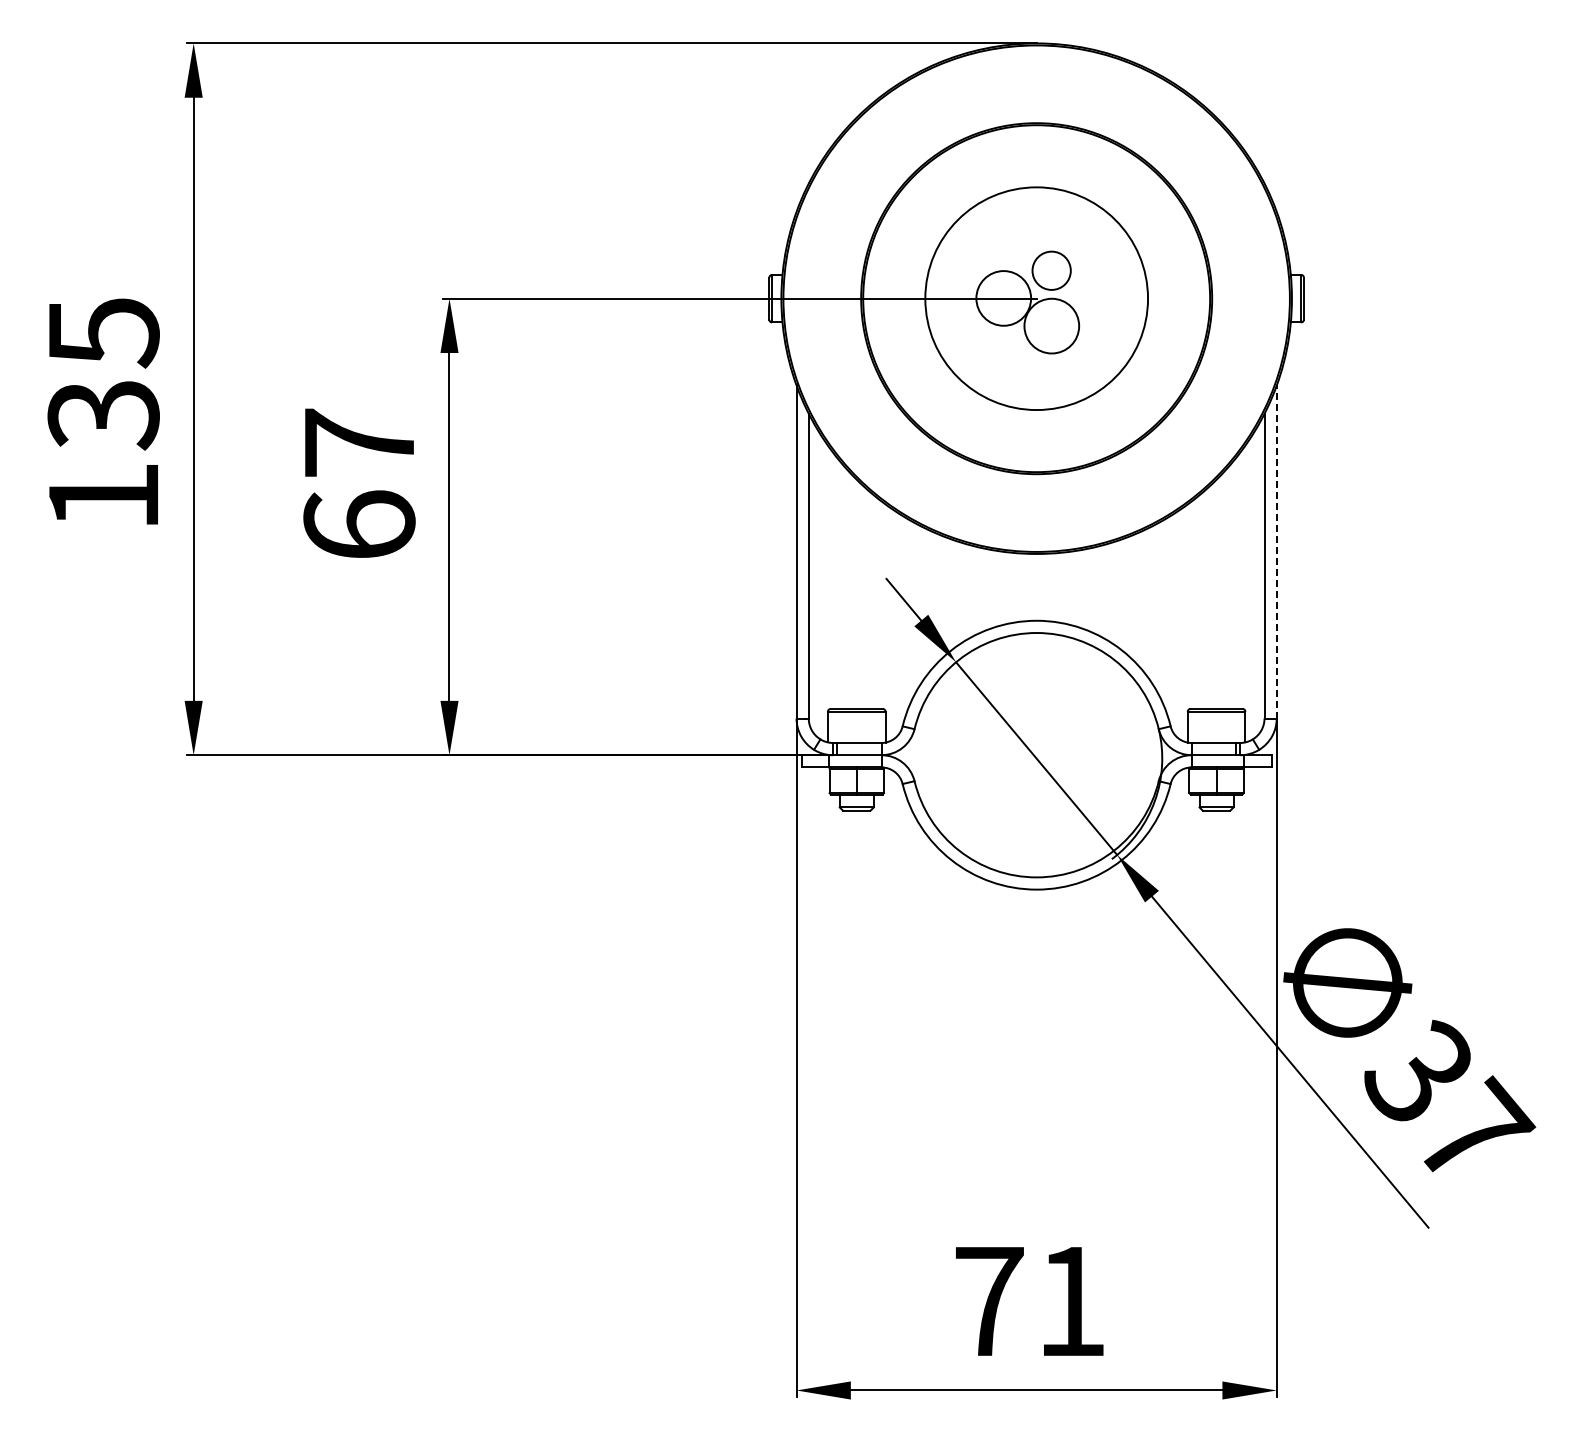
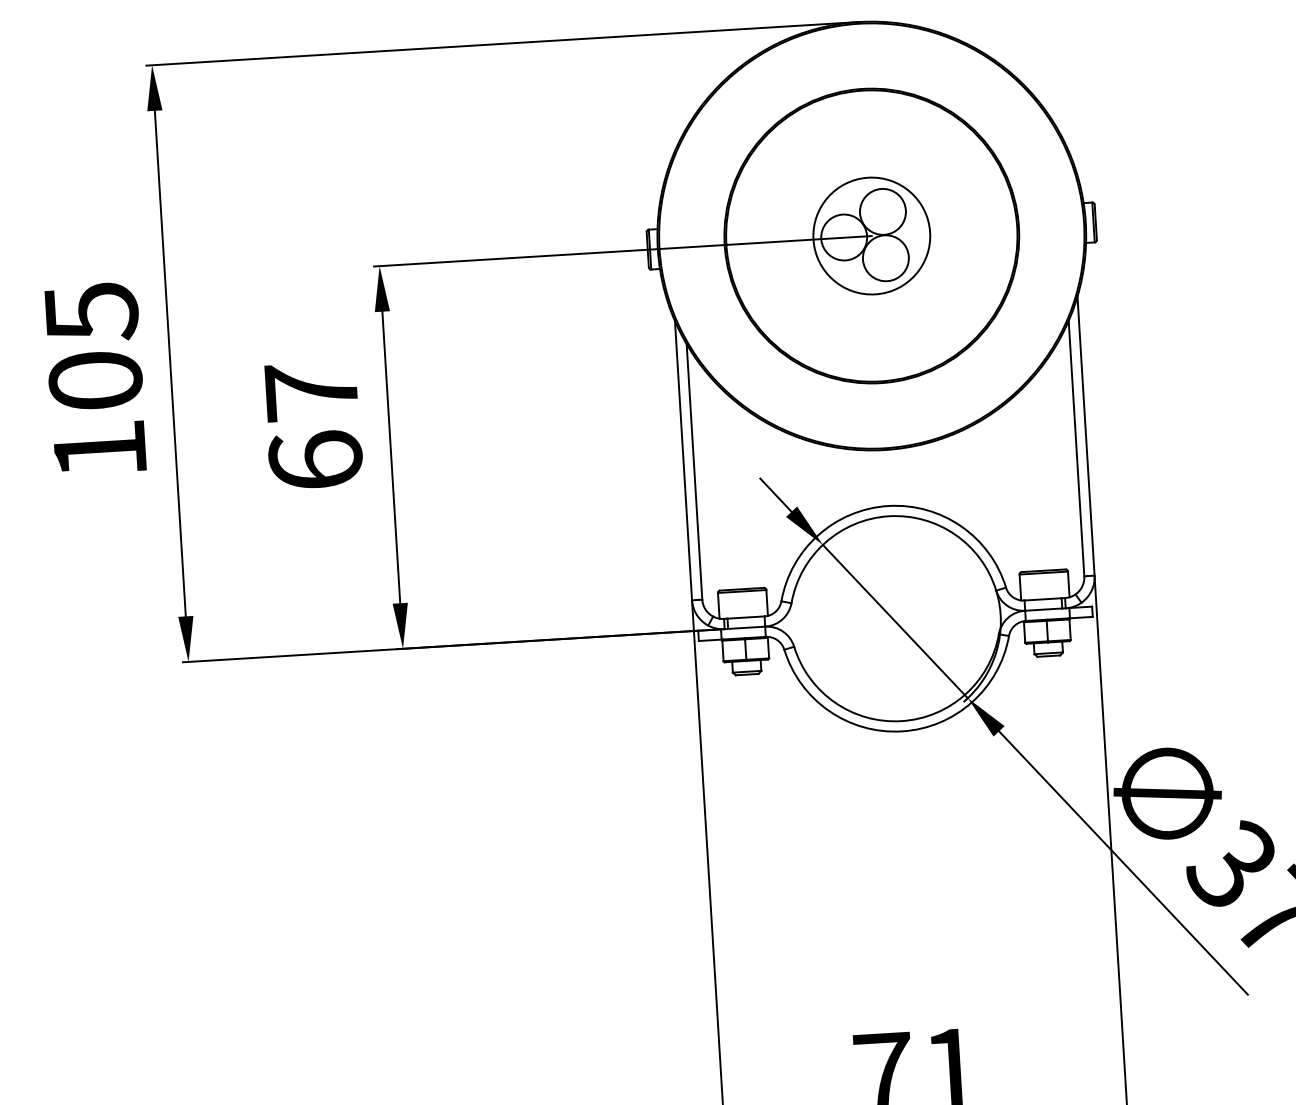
circle: (1051, 270) -> (882, 211), size x1.43
circle: (1036, 298) -> (871, 235), size x0.62
text: (103, 415) -> (95, 381), 135 -> 105
line: (1276, 552) -> (1085, 436), dashed -> solid

